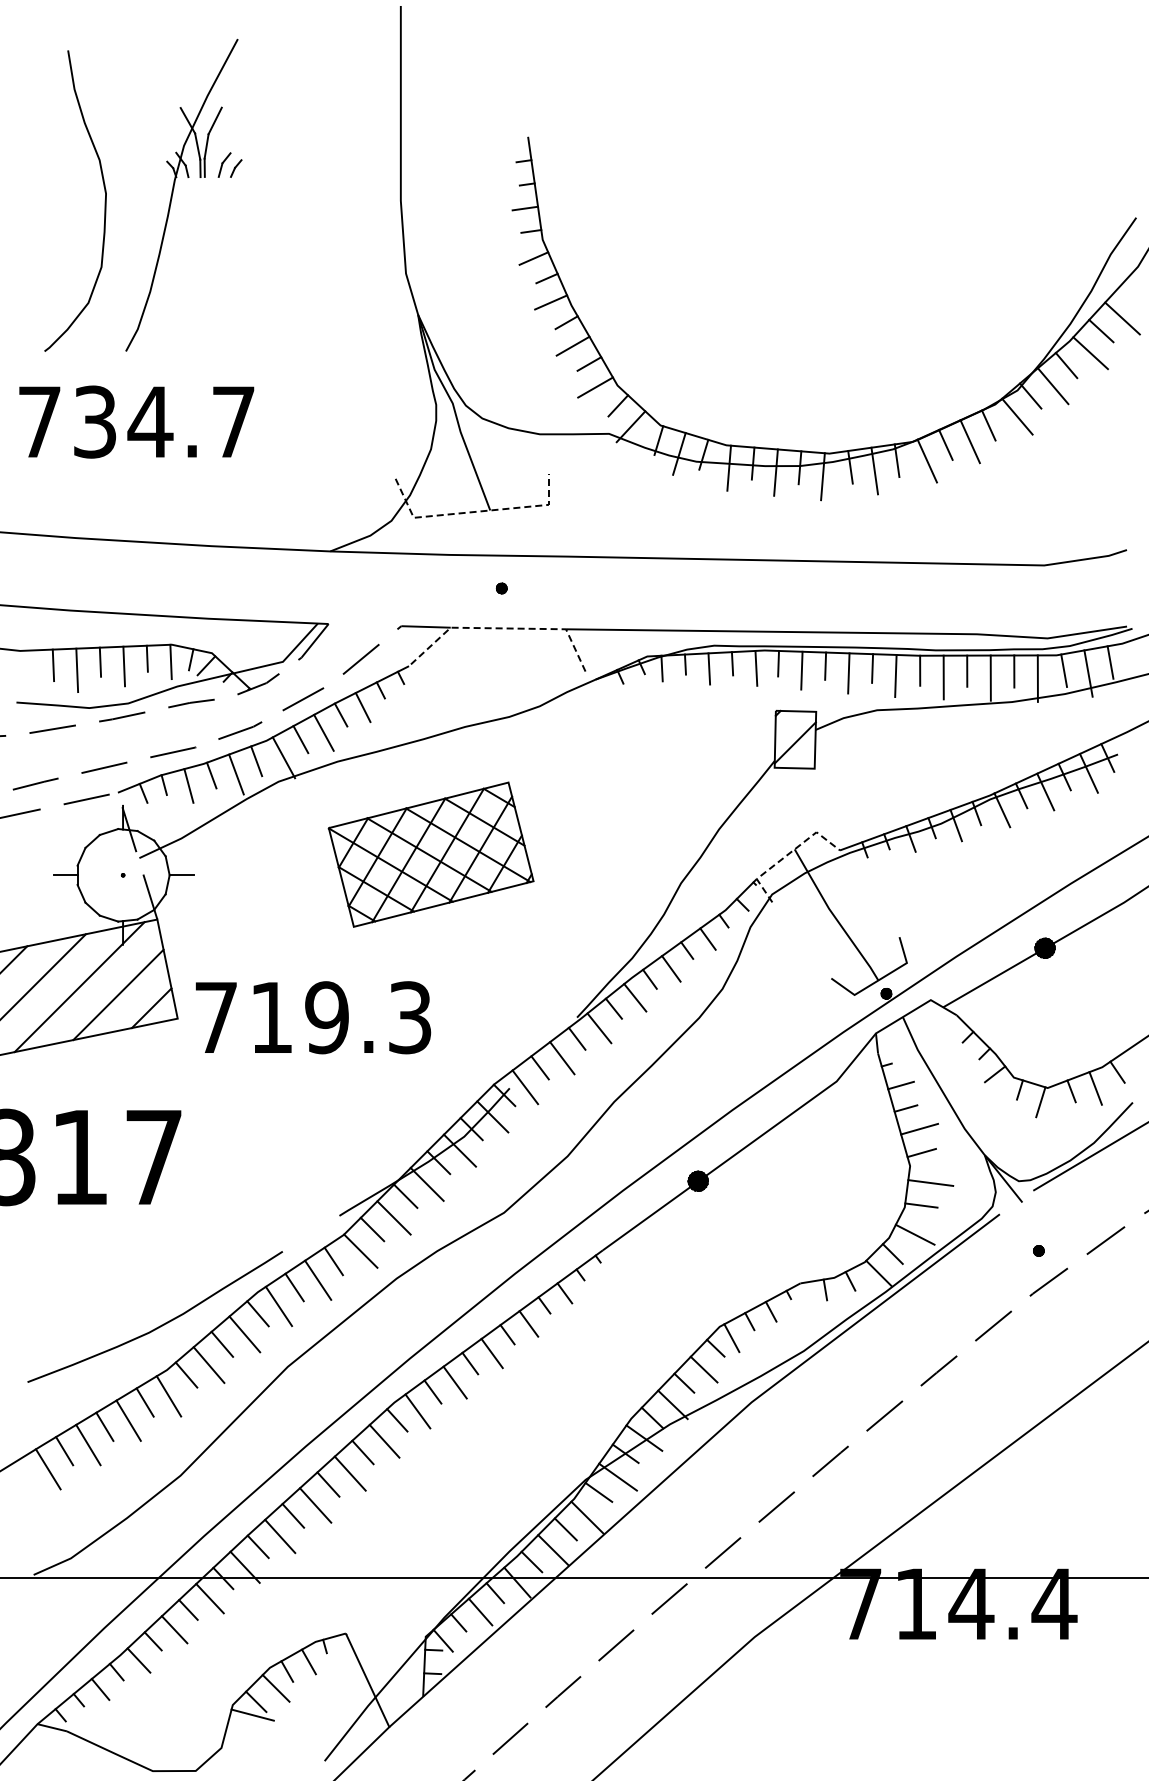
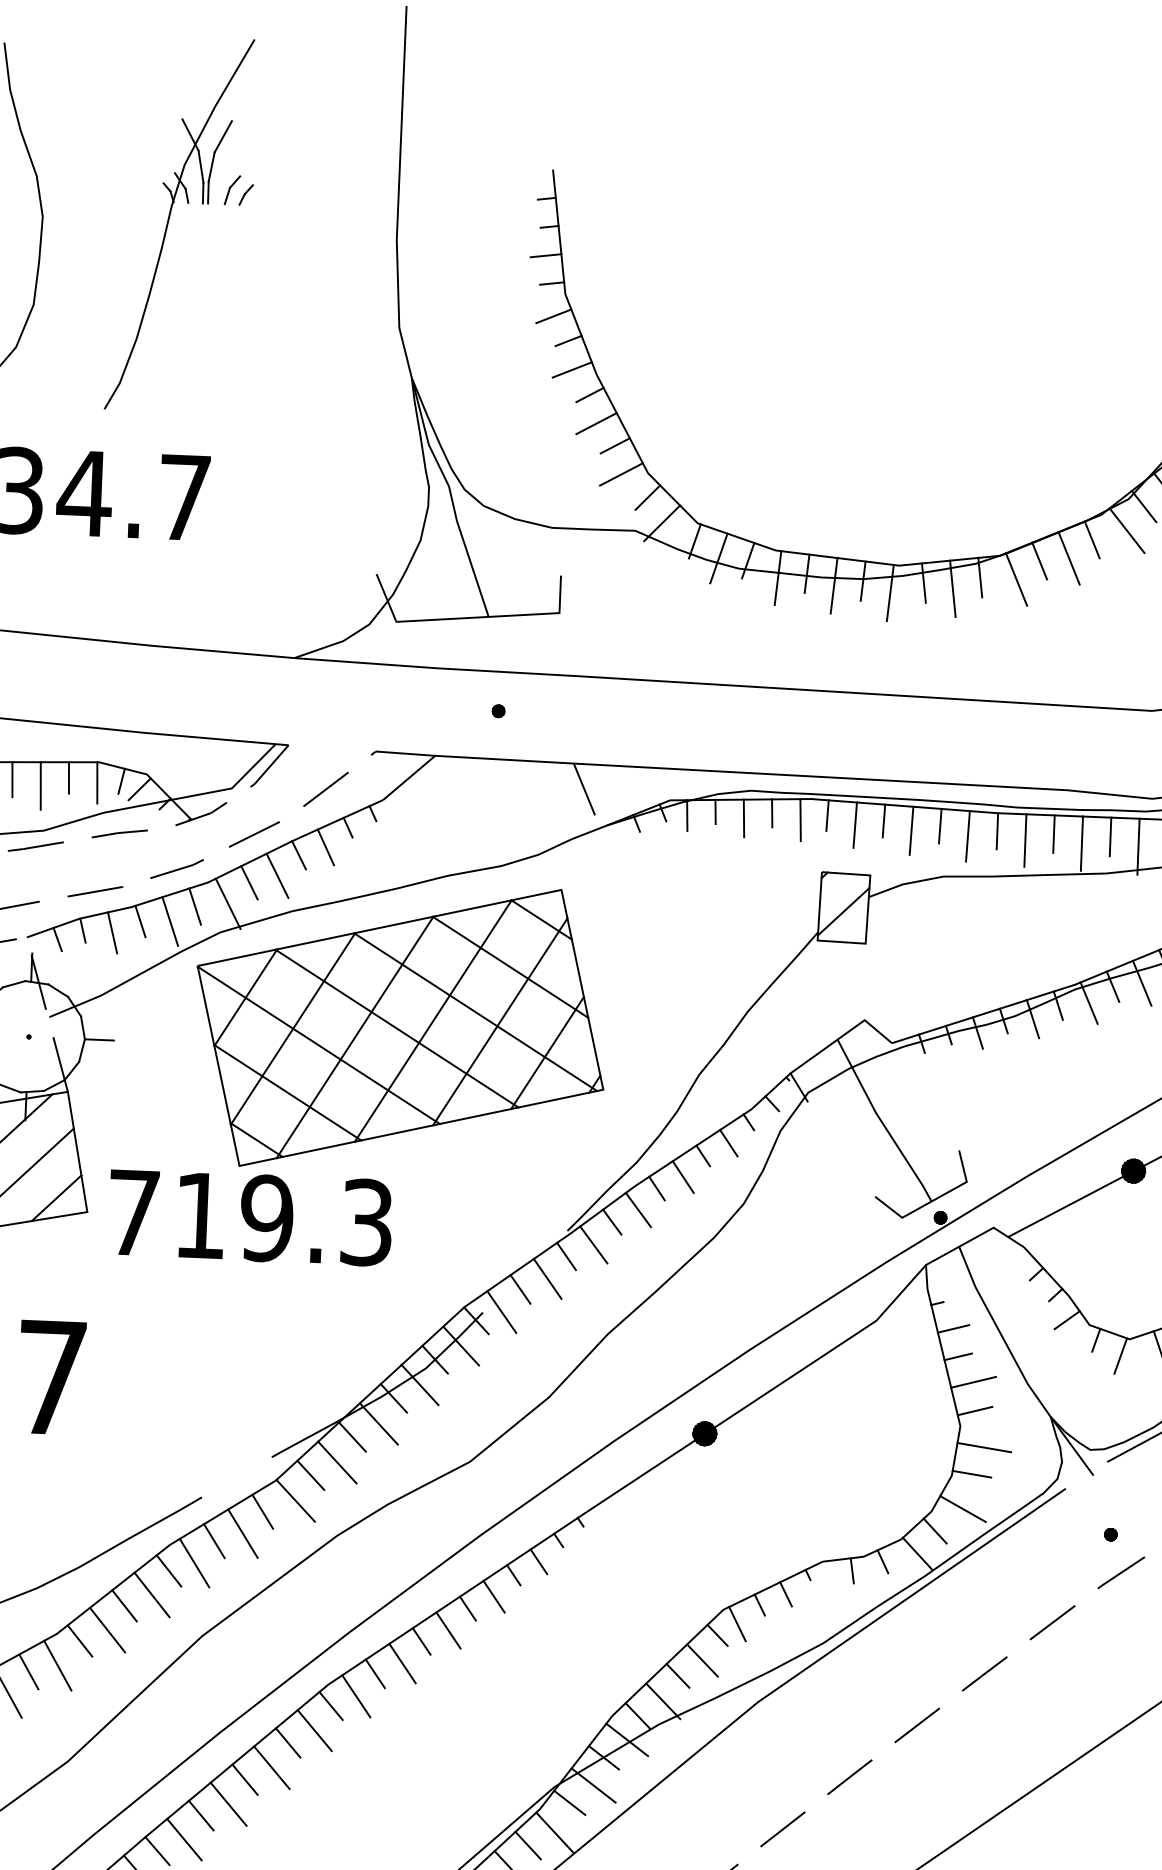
part: (173, 193) -> (169, 221), moved
line: (475, 511) -> (470, 617), dashed -> solid
line: (503, 628) -> (498, 759), dashed -> solid
part: (430, 854) -> (399, 1027), size x1.67
line: (787, 855) -> (828, 1046), dashed -> solid

